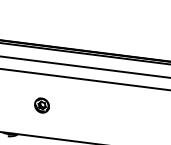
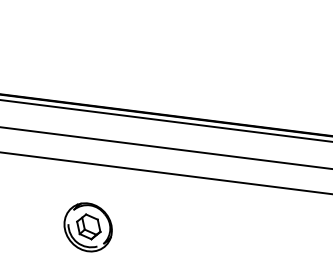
part: (41, 105) -> (87, 227), size x1.67

